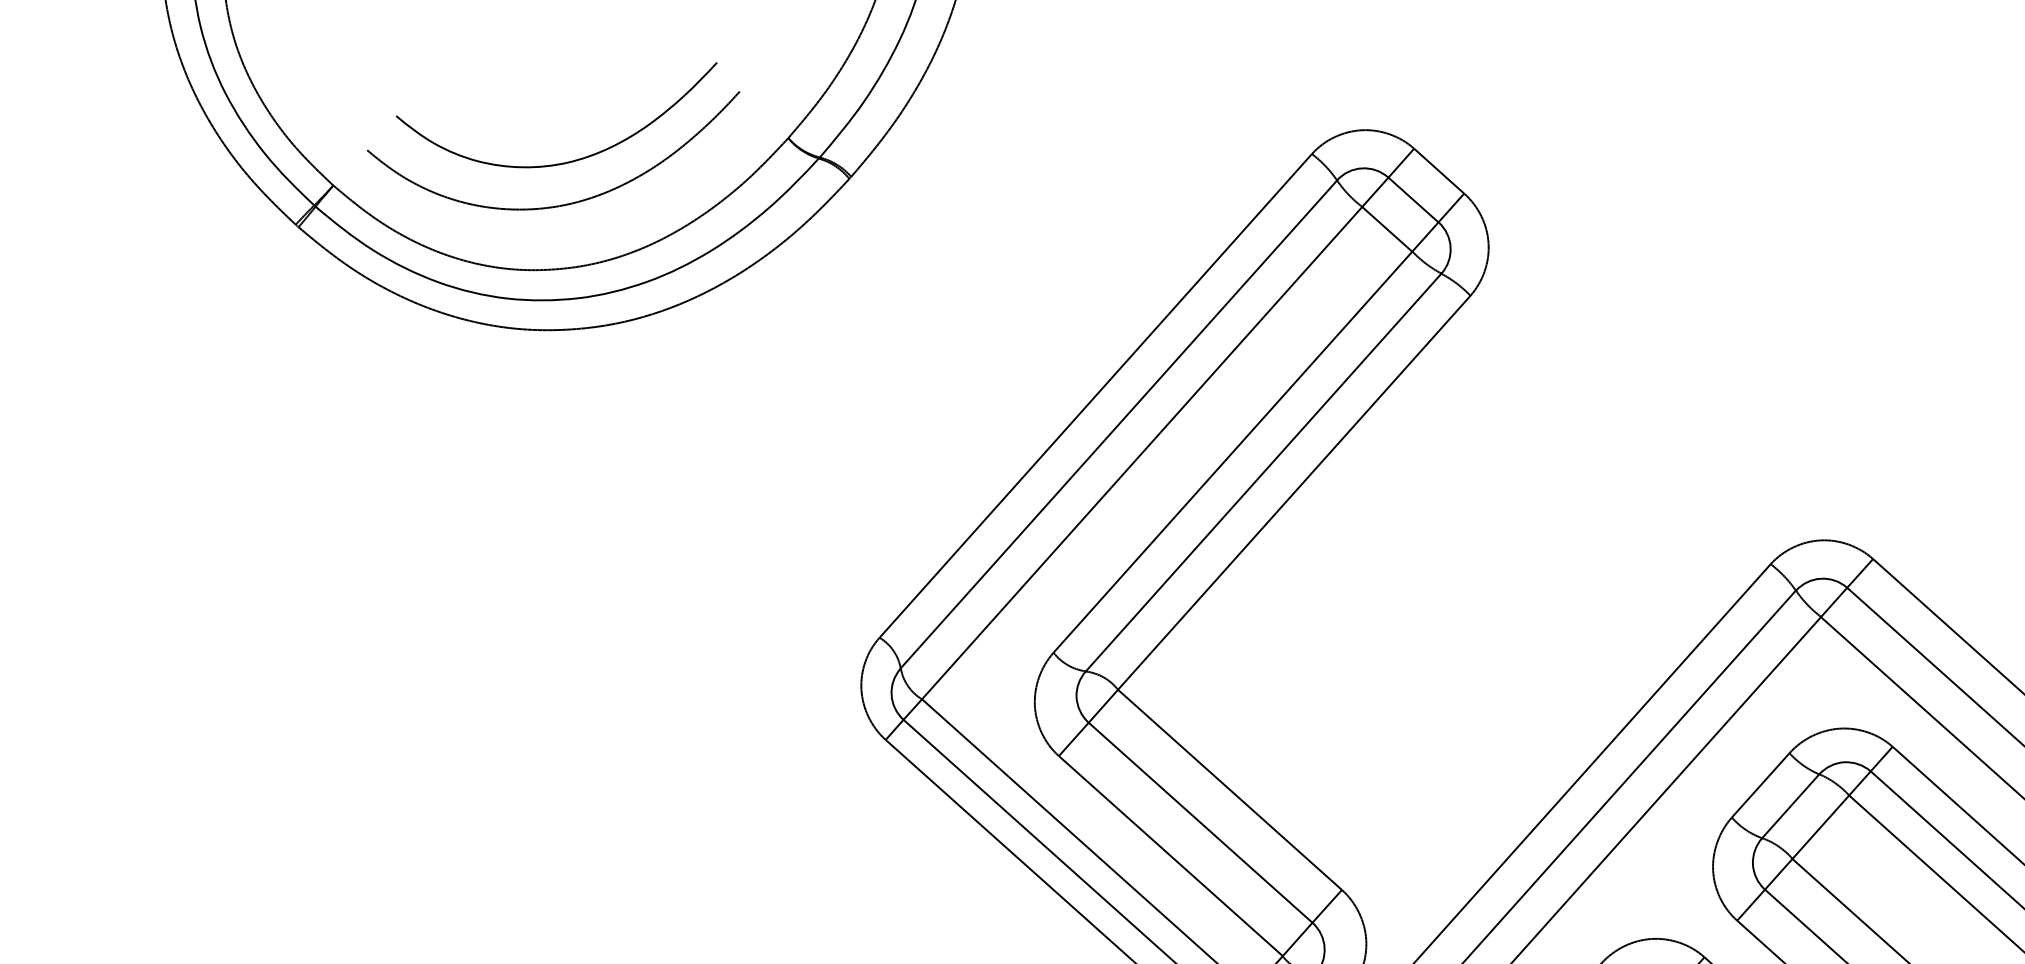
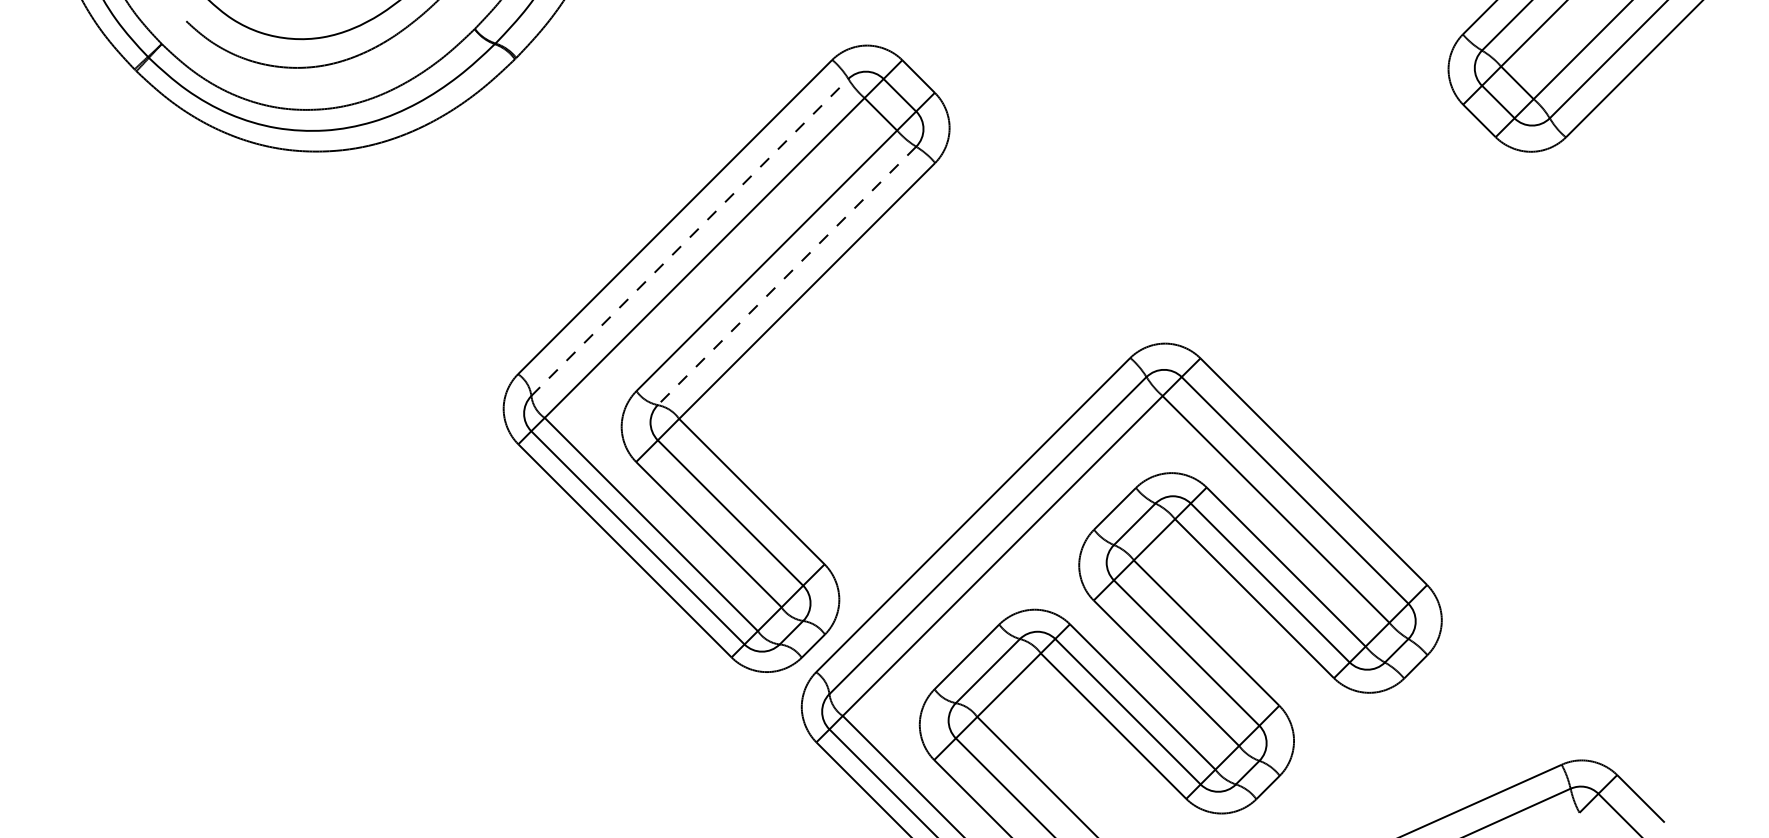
line: (1119, 424) -> (690, 237), solid -> dashed
line: (1264, 471) -> (787, 275), solid -> dashed

